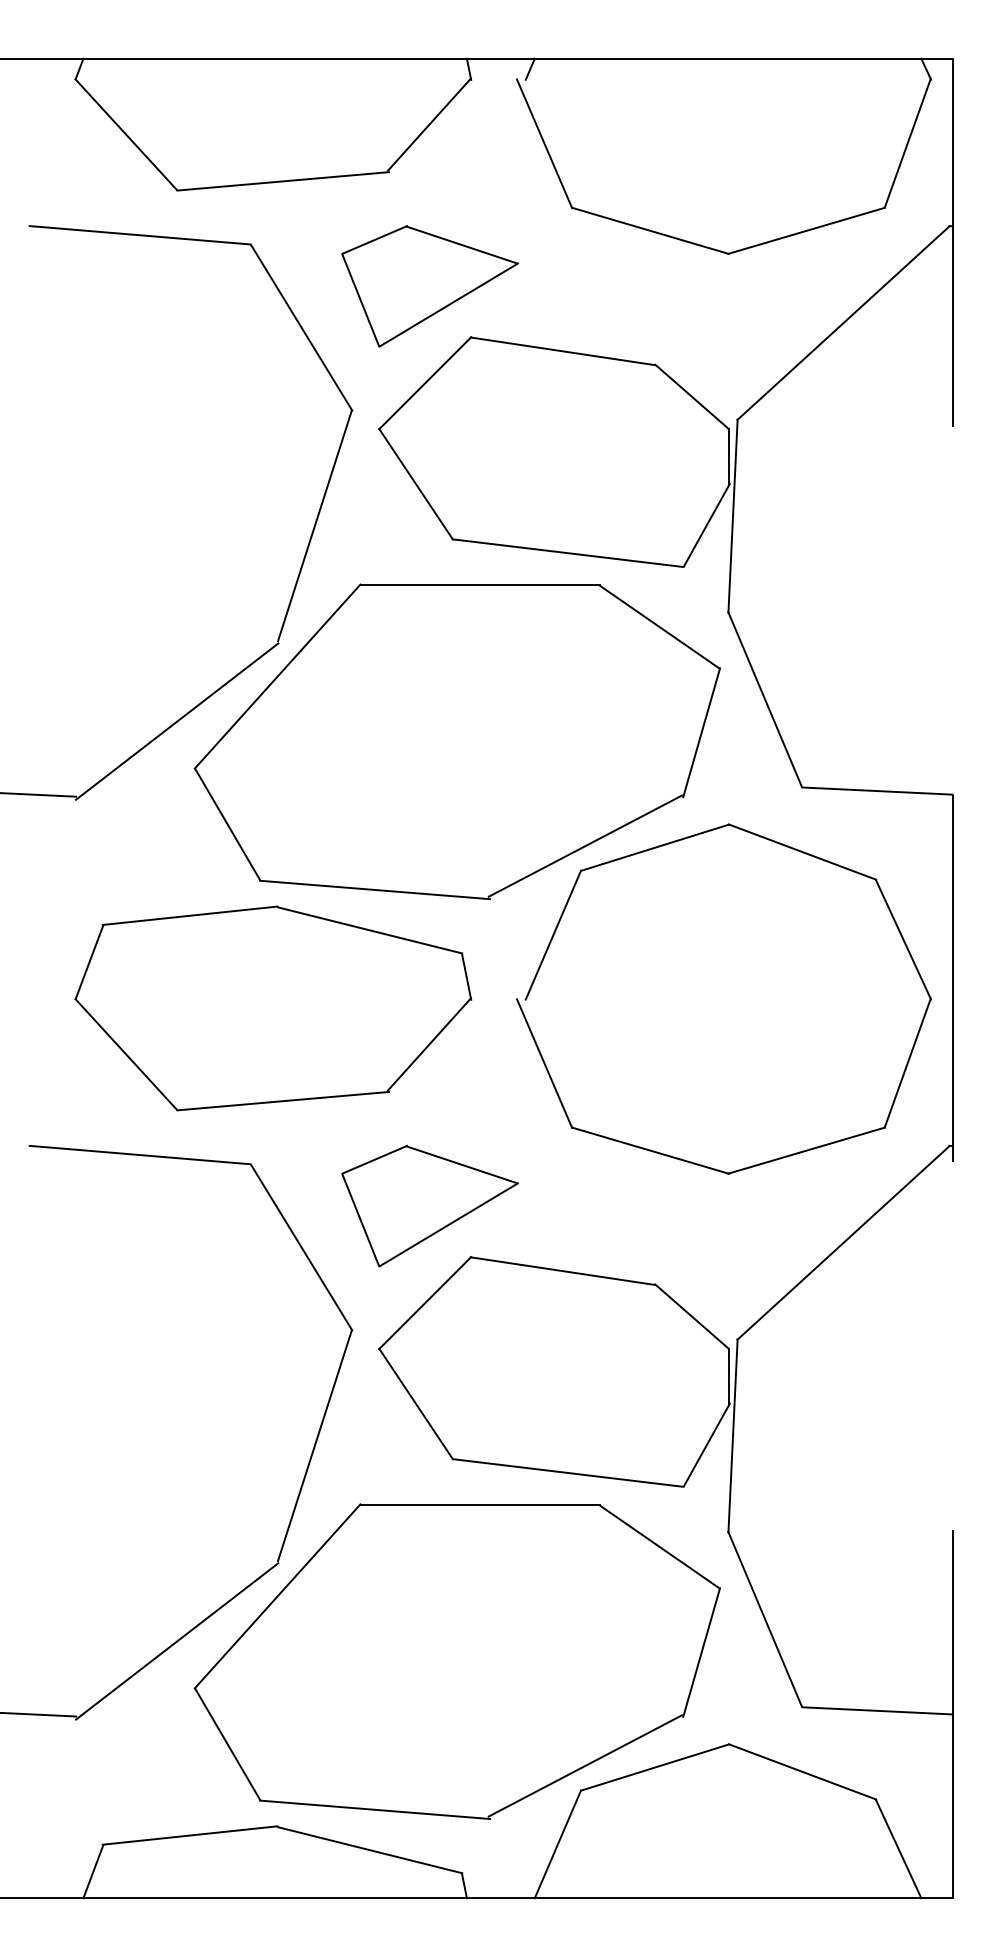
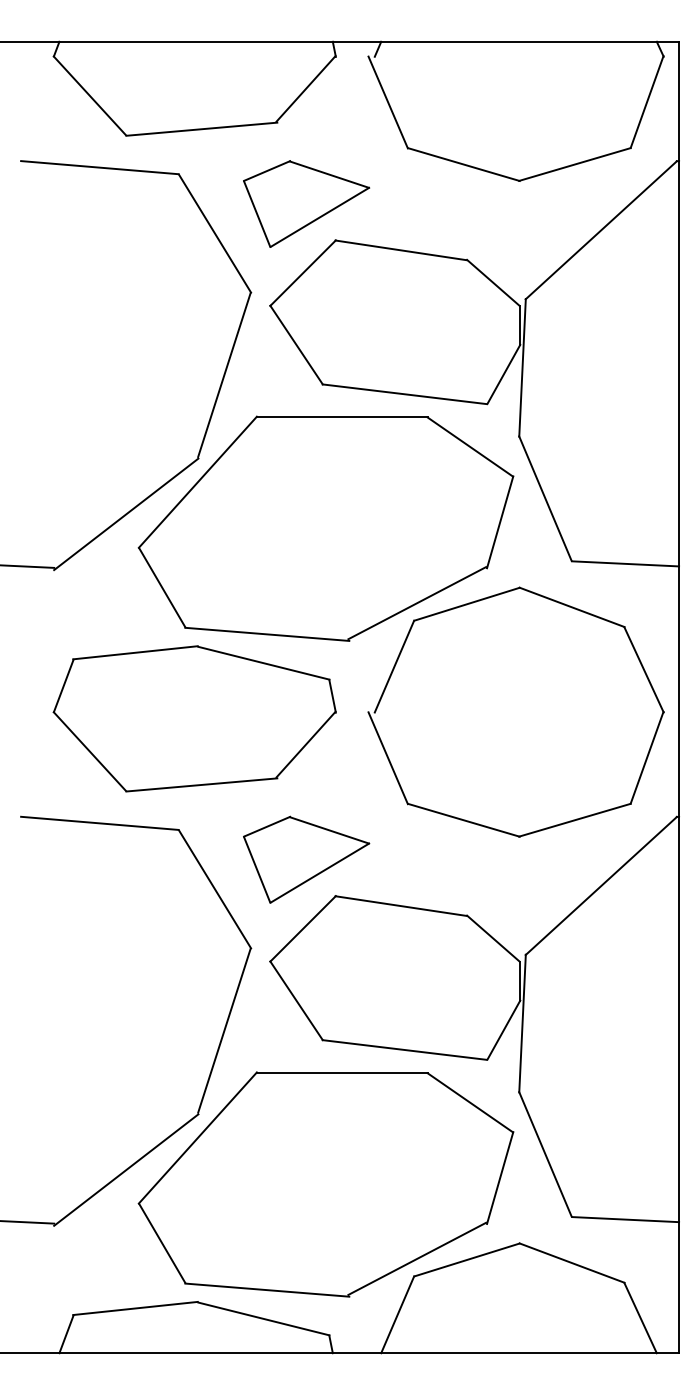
line: (952, 978) -> (679, 697), dashed -> solid

